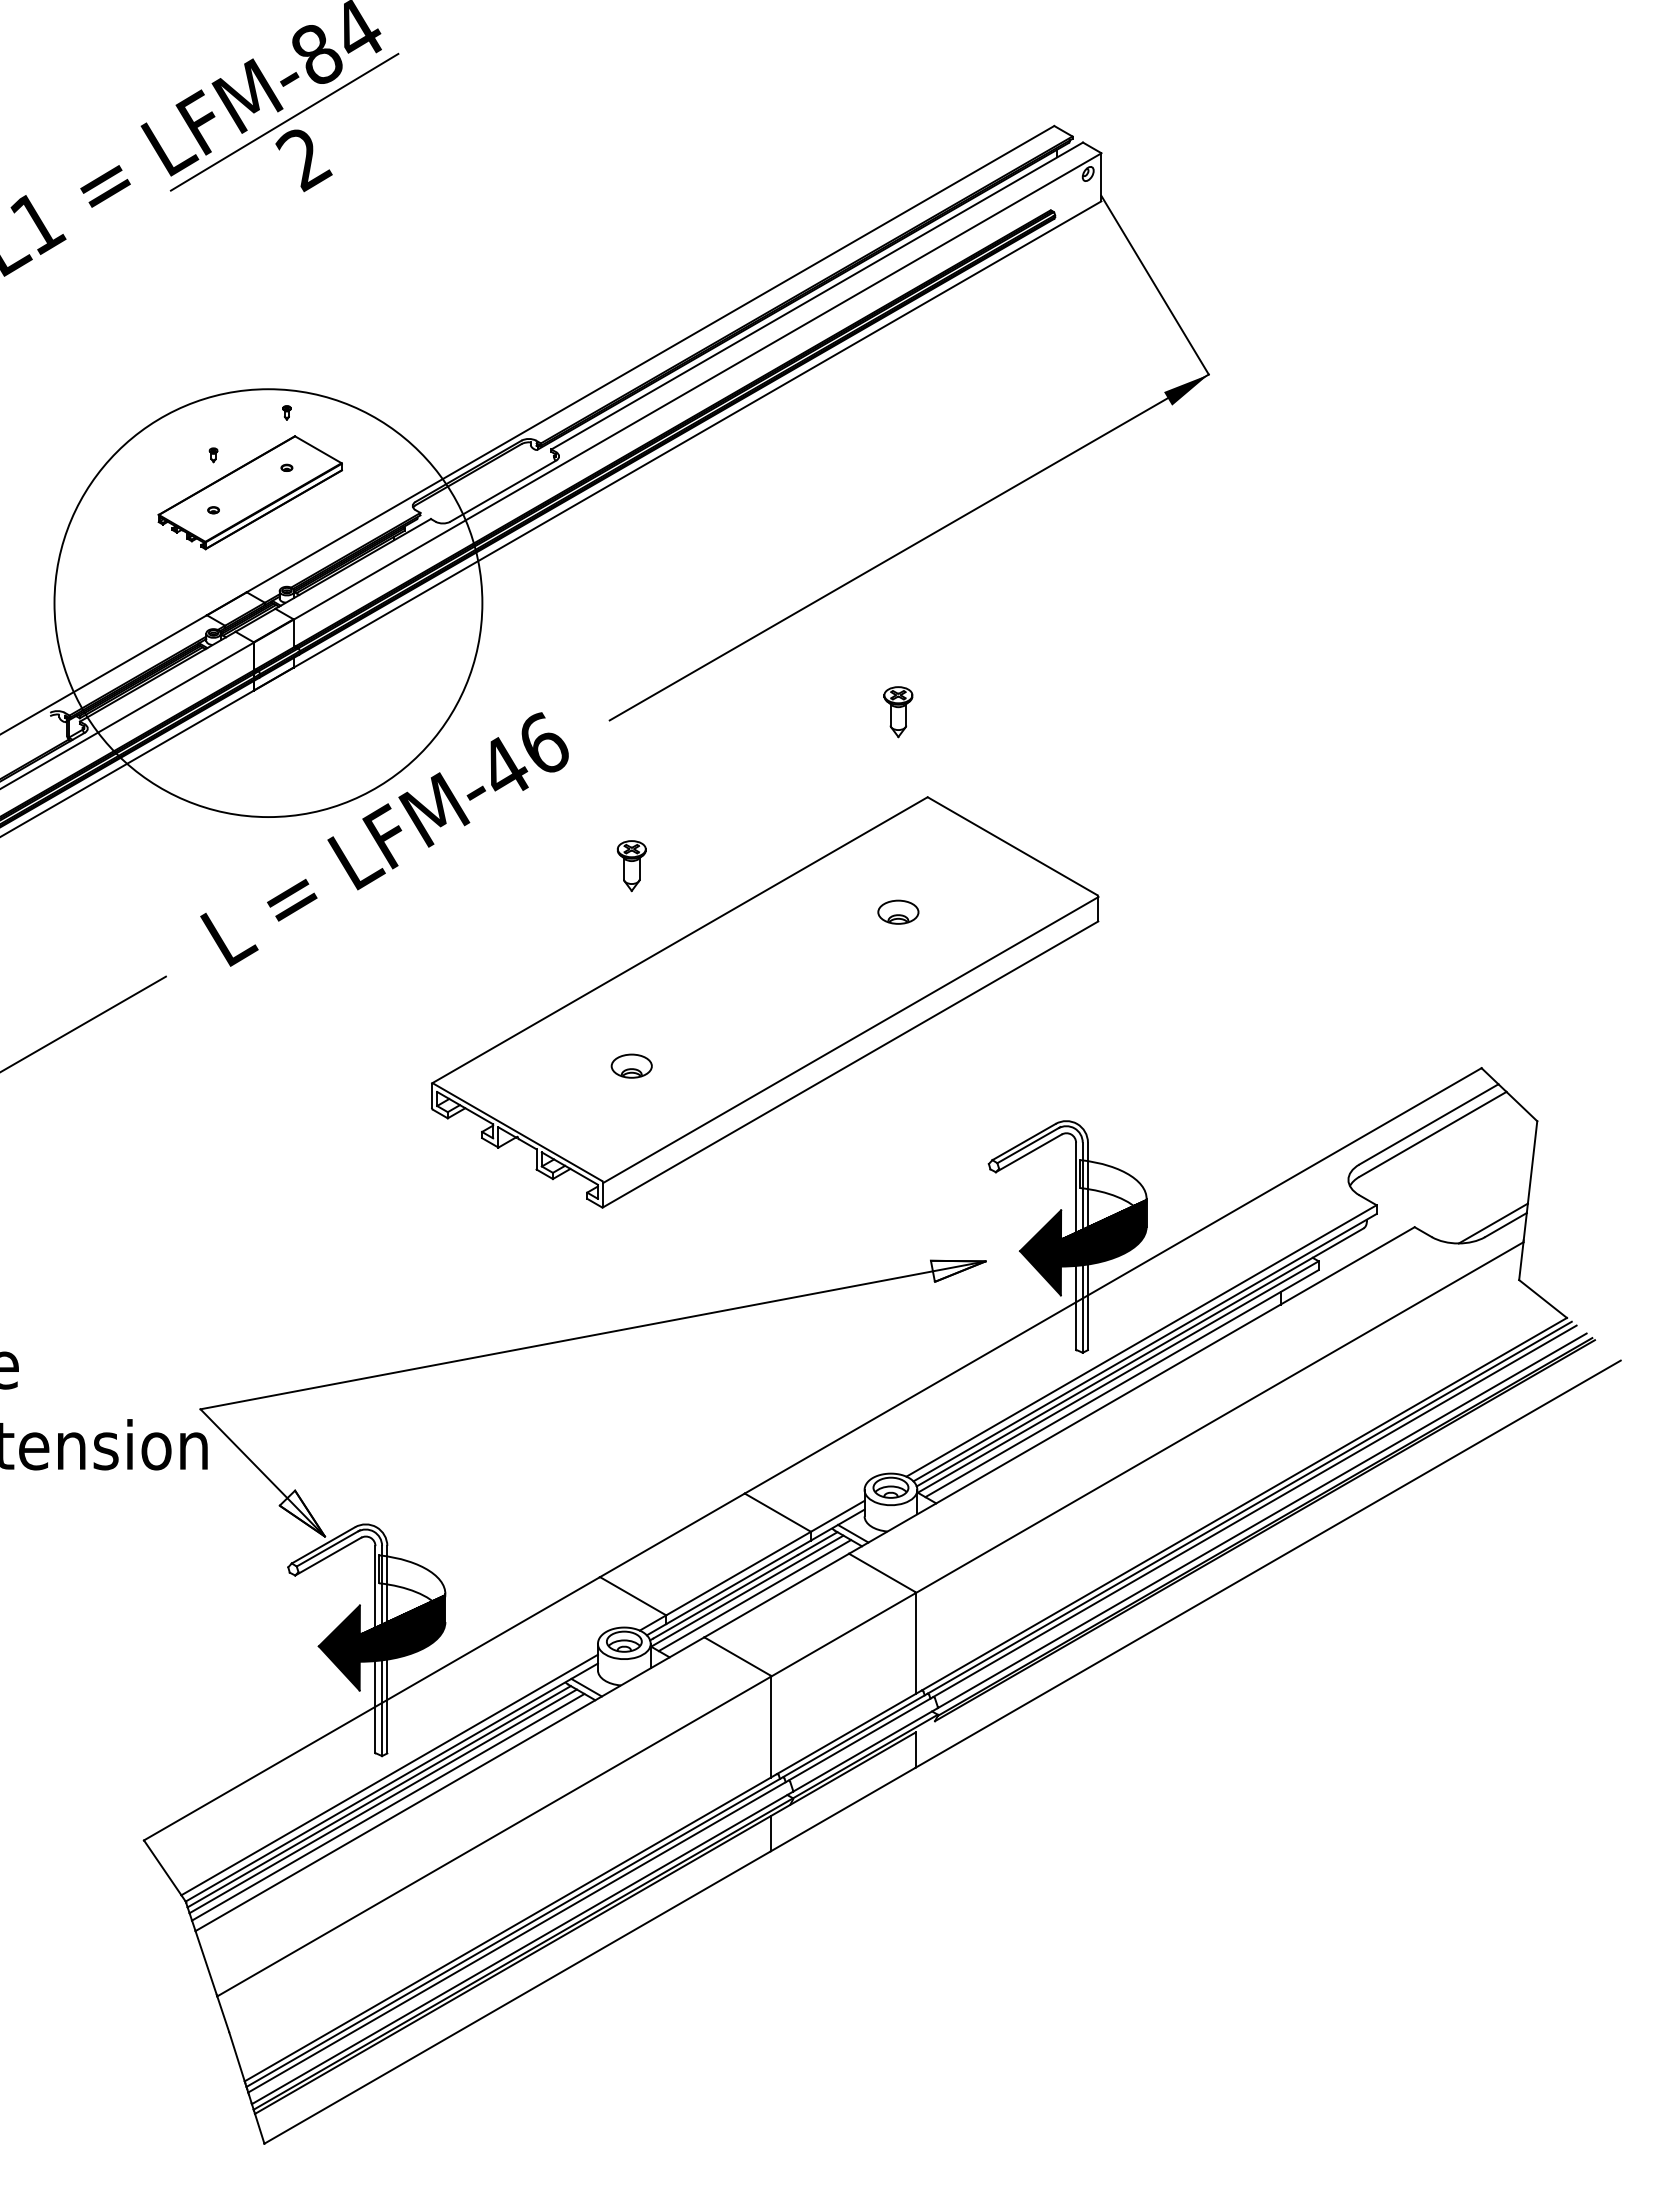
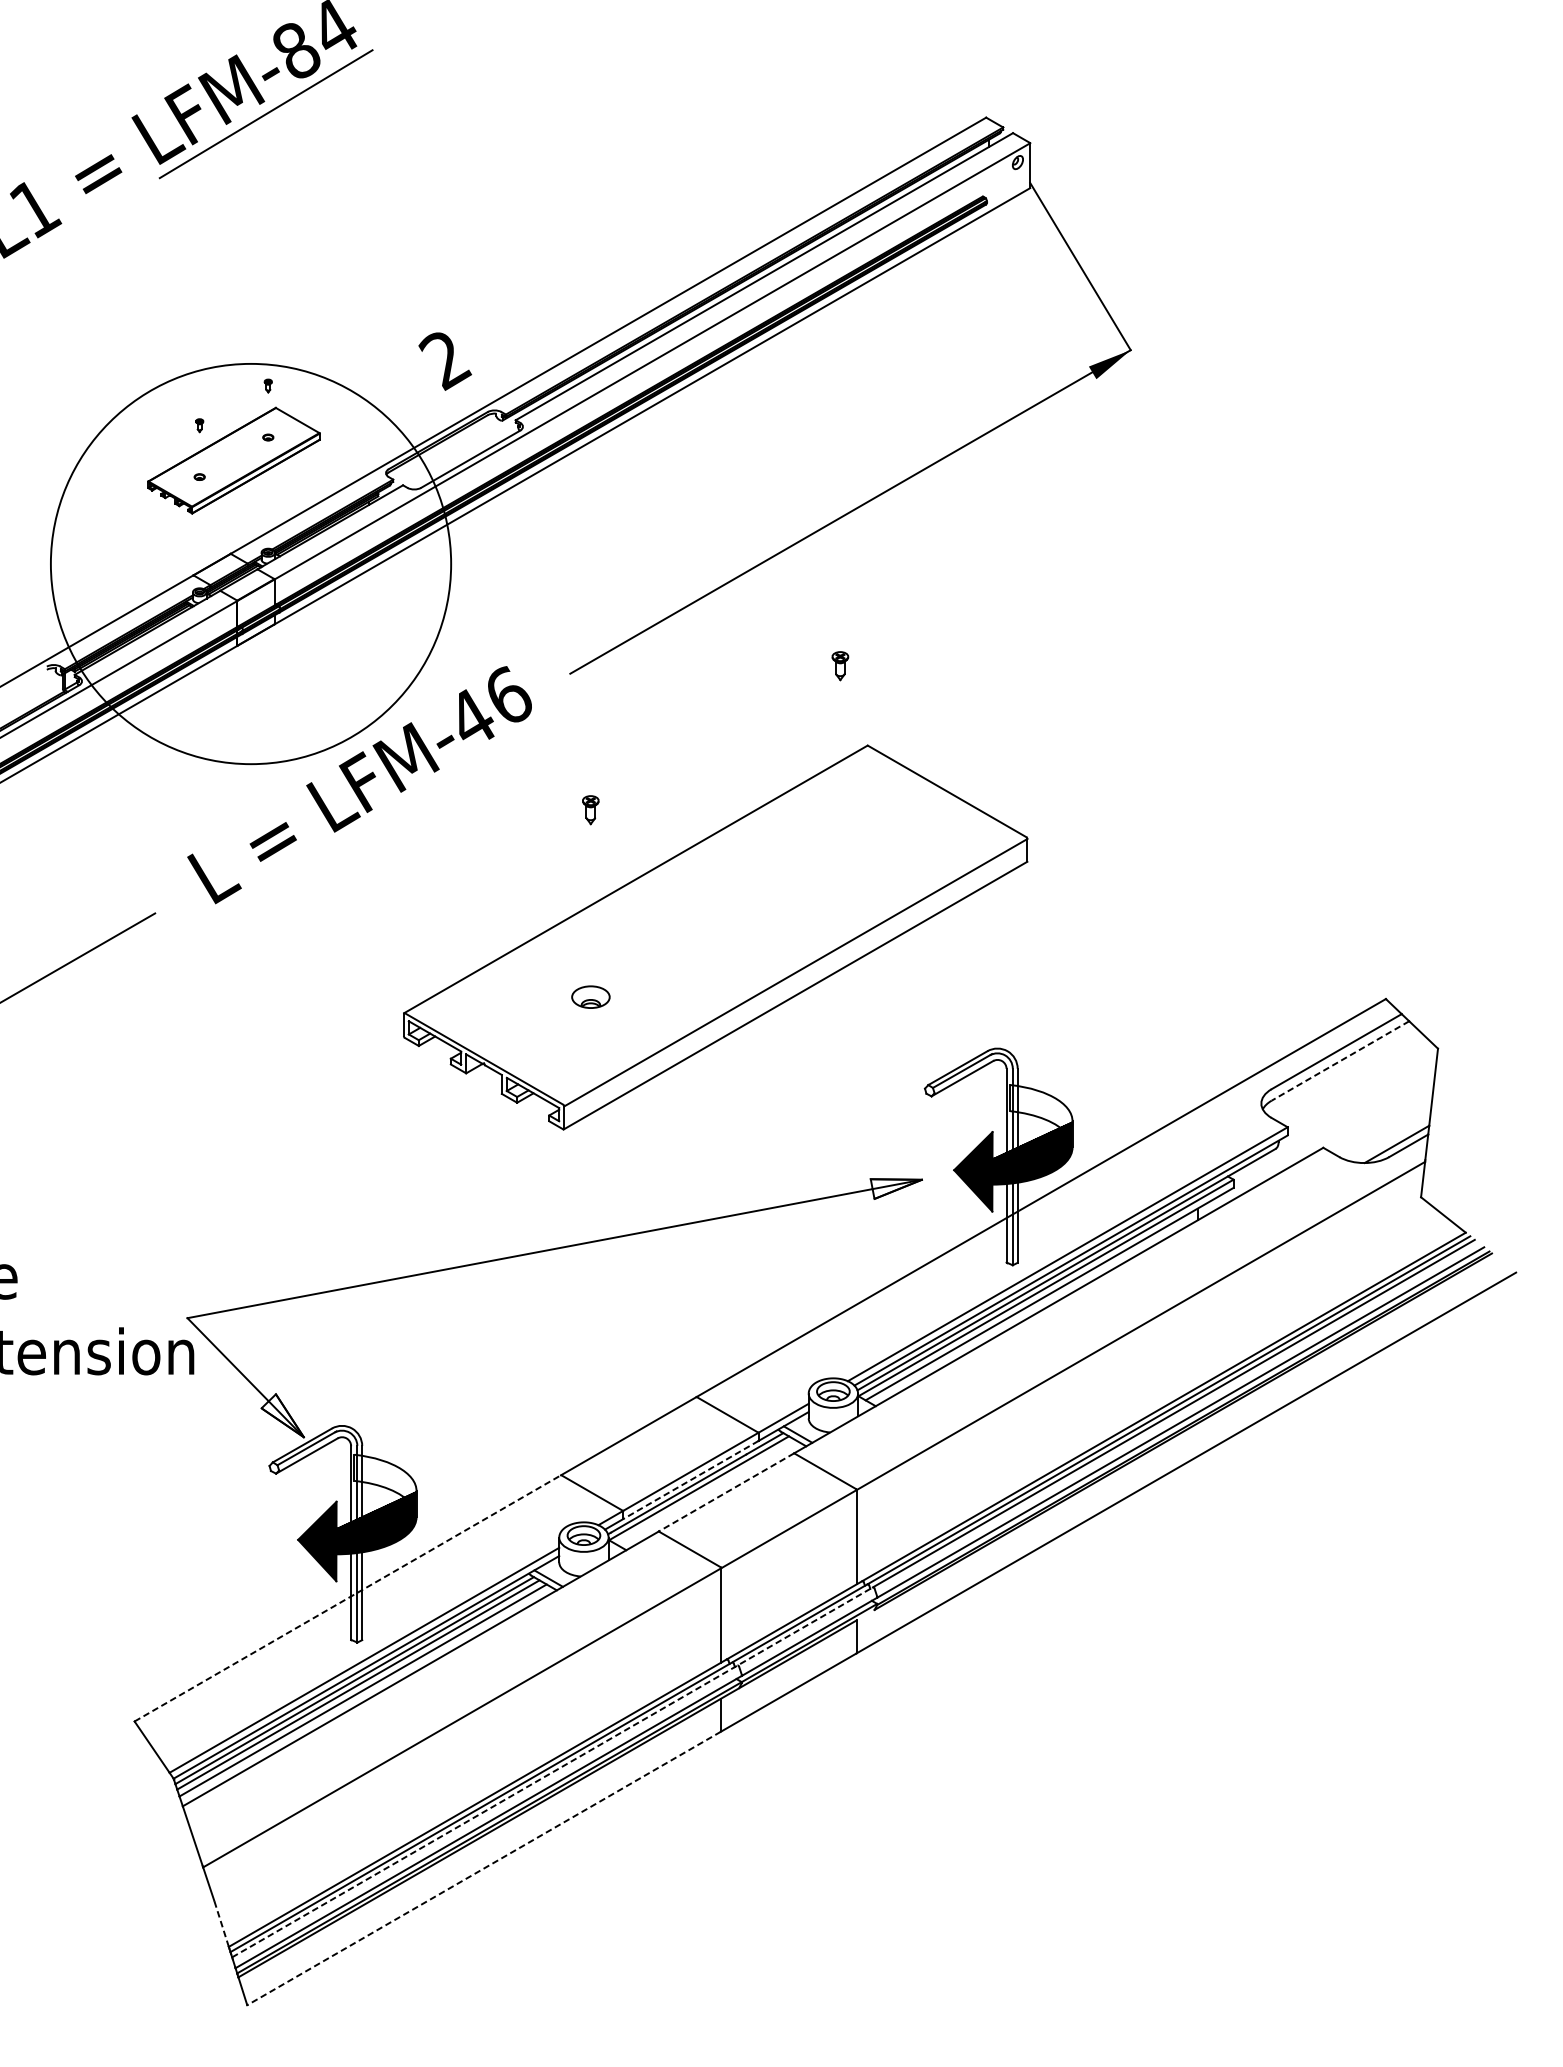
text: (303, 160) -> (444, 361), moved
part: (898, 712) -> (840, 666), size x0.6
part: (631, 866) -> (590, 810), size x0.6
part: (898, 911) -> (840, 852), removed
line: (1433, 1134) -> (1340, 1061), solid -> dashed
line: (738, 1582) -> (690, 1480), solid -> dashed
line: (754, 1595) -> (705, 1492), removed
line: (776, 1595) -> (726, 1492), solid -> dashed
line: (372, 1708) -> (348, 1598), solid -> dashed
line: (591, 1894) -> (553, 1772), solid -> dashed
line: (517, 1997) -> (484, 1868), solid -> dashed
line: (236, 2056) -> (221, 1923), solid -> dashed

